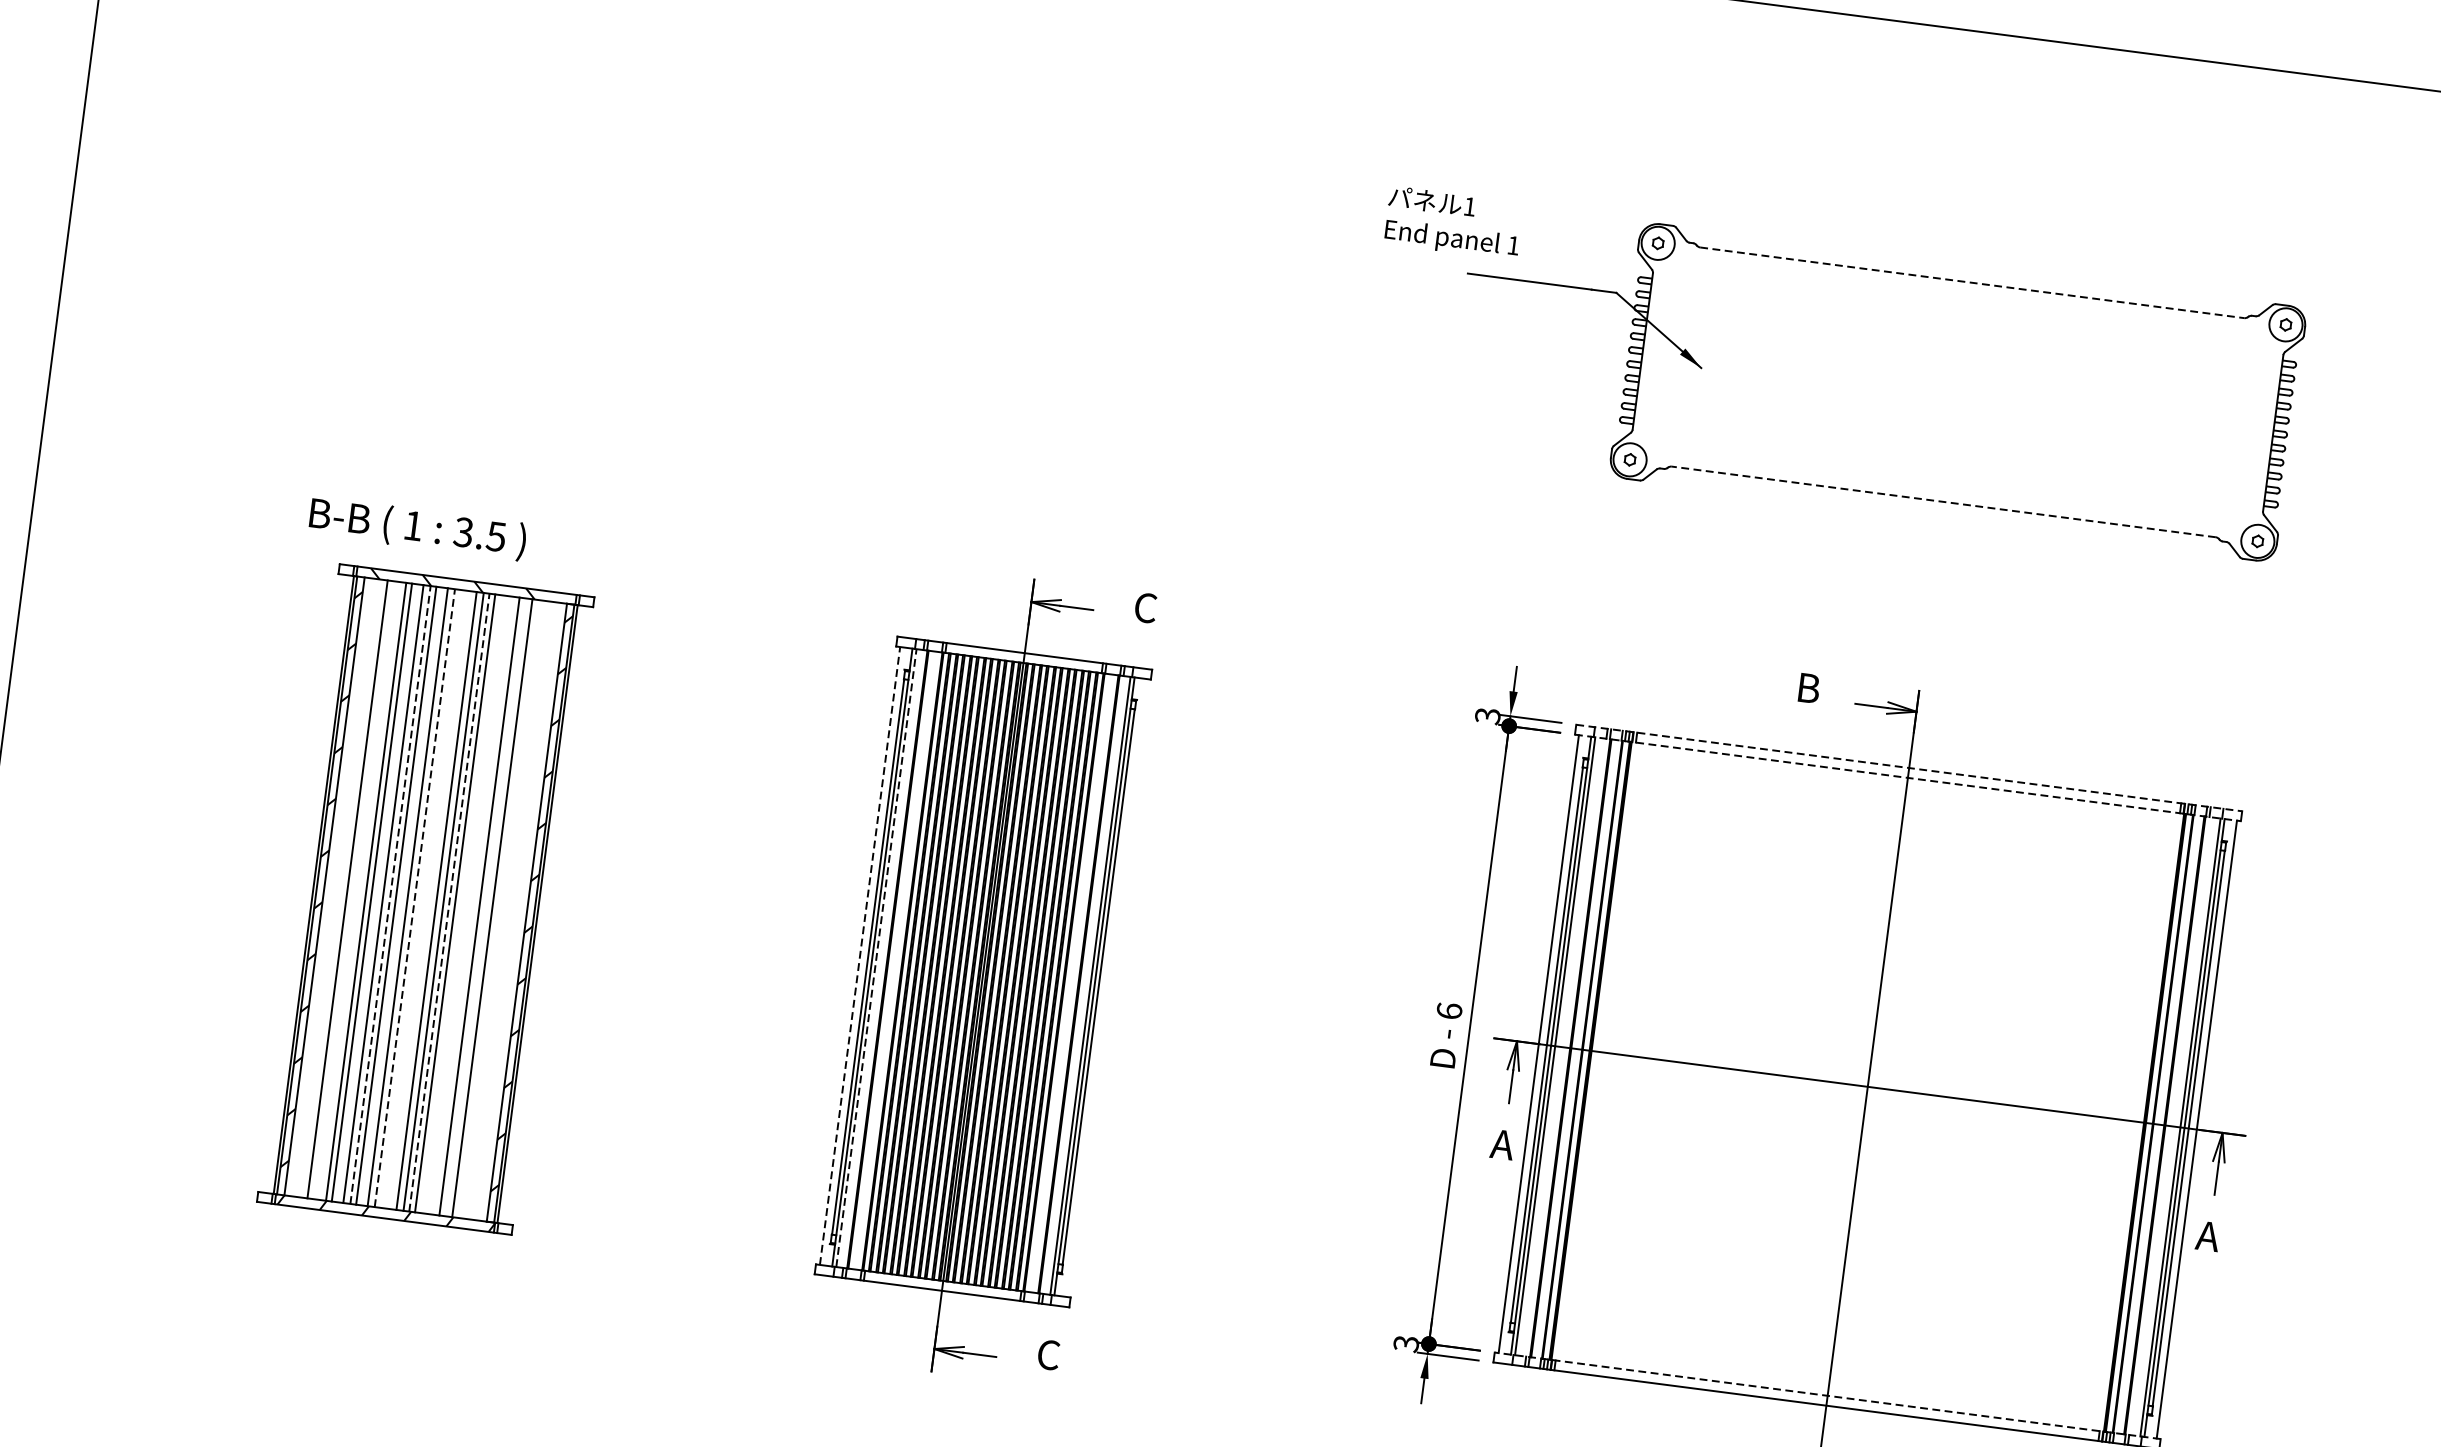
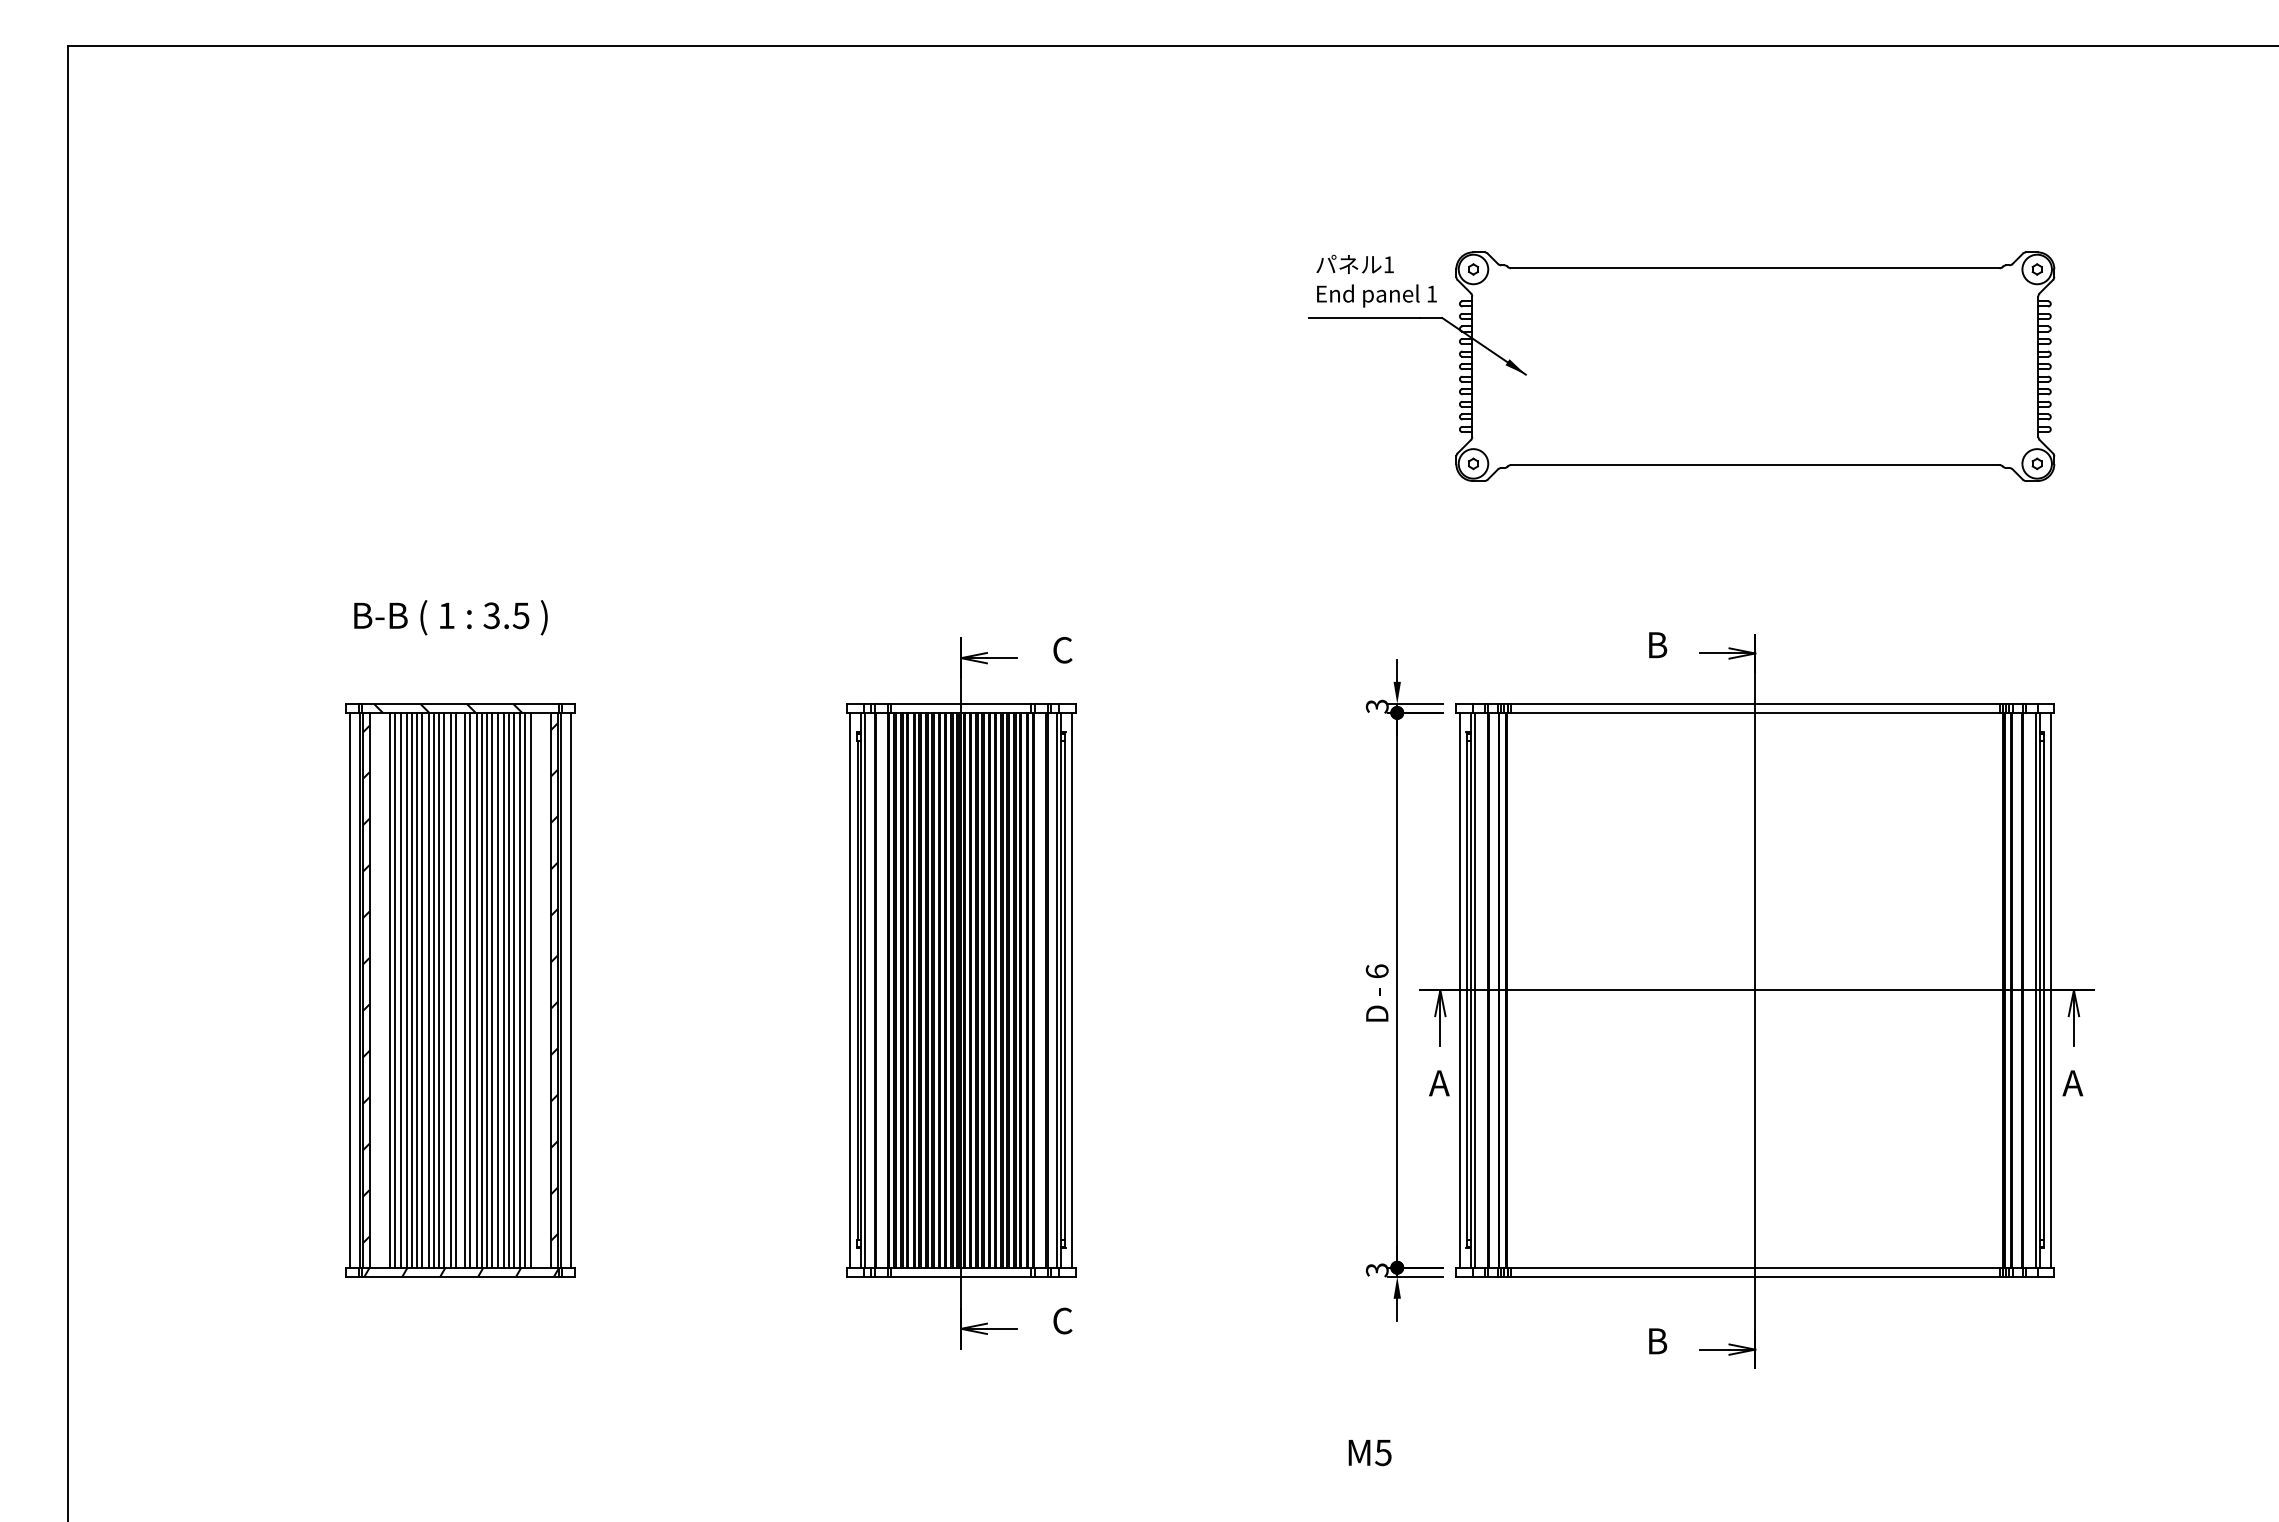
text: (1453, 222) -> (1376, 280), moved
line: (1972, 283) -> (1755, 268), dashed -> solid
line: (1942, 502) -> (1754, 465), dashed -> solid
text: (417, 528) -> (450, 617), moved
line: (1909, 768) -> (1755, 704), dashed -> solid
line: (1908, 777) -> (1755, 712), dashed -> solid
line: (302, 882) -> (349, 989), added
line: (353, 889) -> (395, 989), added
line: (359, 890) -> (400, 989), added
line: (378, 892) -> (417, 989), added
line: (390, 894) -> (428, 989), dashed -> solid
line: (402, 895) -> (439, 989), added
line: (414, 897) -> (450, 989), dashed -> solid
line: (420, 897) -> (455, 989), added
line: (430, 899) -> (464, 989), added
line: (449, 901) -> (481, 989), dashed -> solid
line: (461, 903) -> (492, 989), added
line: (468, 904) -> (498, 989), added
line: (473, 904) -> (503, 989), added
line: (484, 906) -> (513, 989), added
line: (498, 908) -> (525, 989), added
line: (503, 908) -> (530, 989), added
line: (549, 914) -> (571, 989), added
line: (860, 955) -> (850, 989), dashed -> solid
line: (876, 957) -> (865, 989), dashed -> solid
line: (1107, 987) -> (1072, 989), added
line: (1827, 1395) -> (1755, 1267), dashed -> solid

